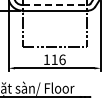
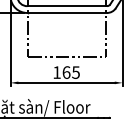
line: (55, 5) -> (67, 6), dashed -> solid
text: (58, 59) -> (71, 72), 116 -> 165

